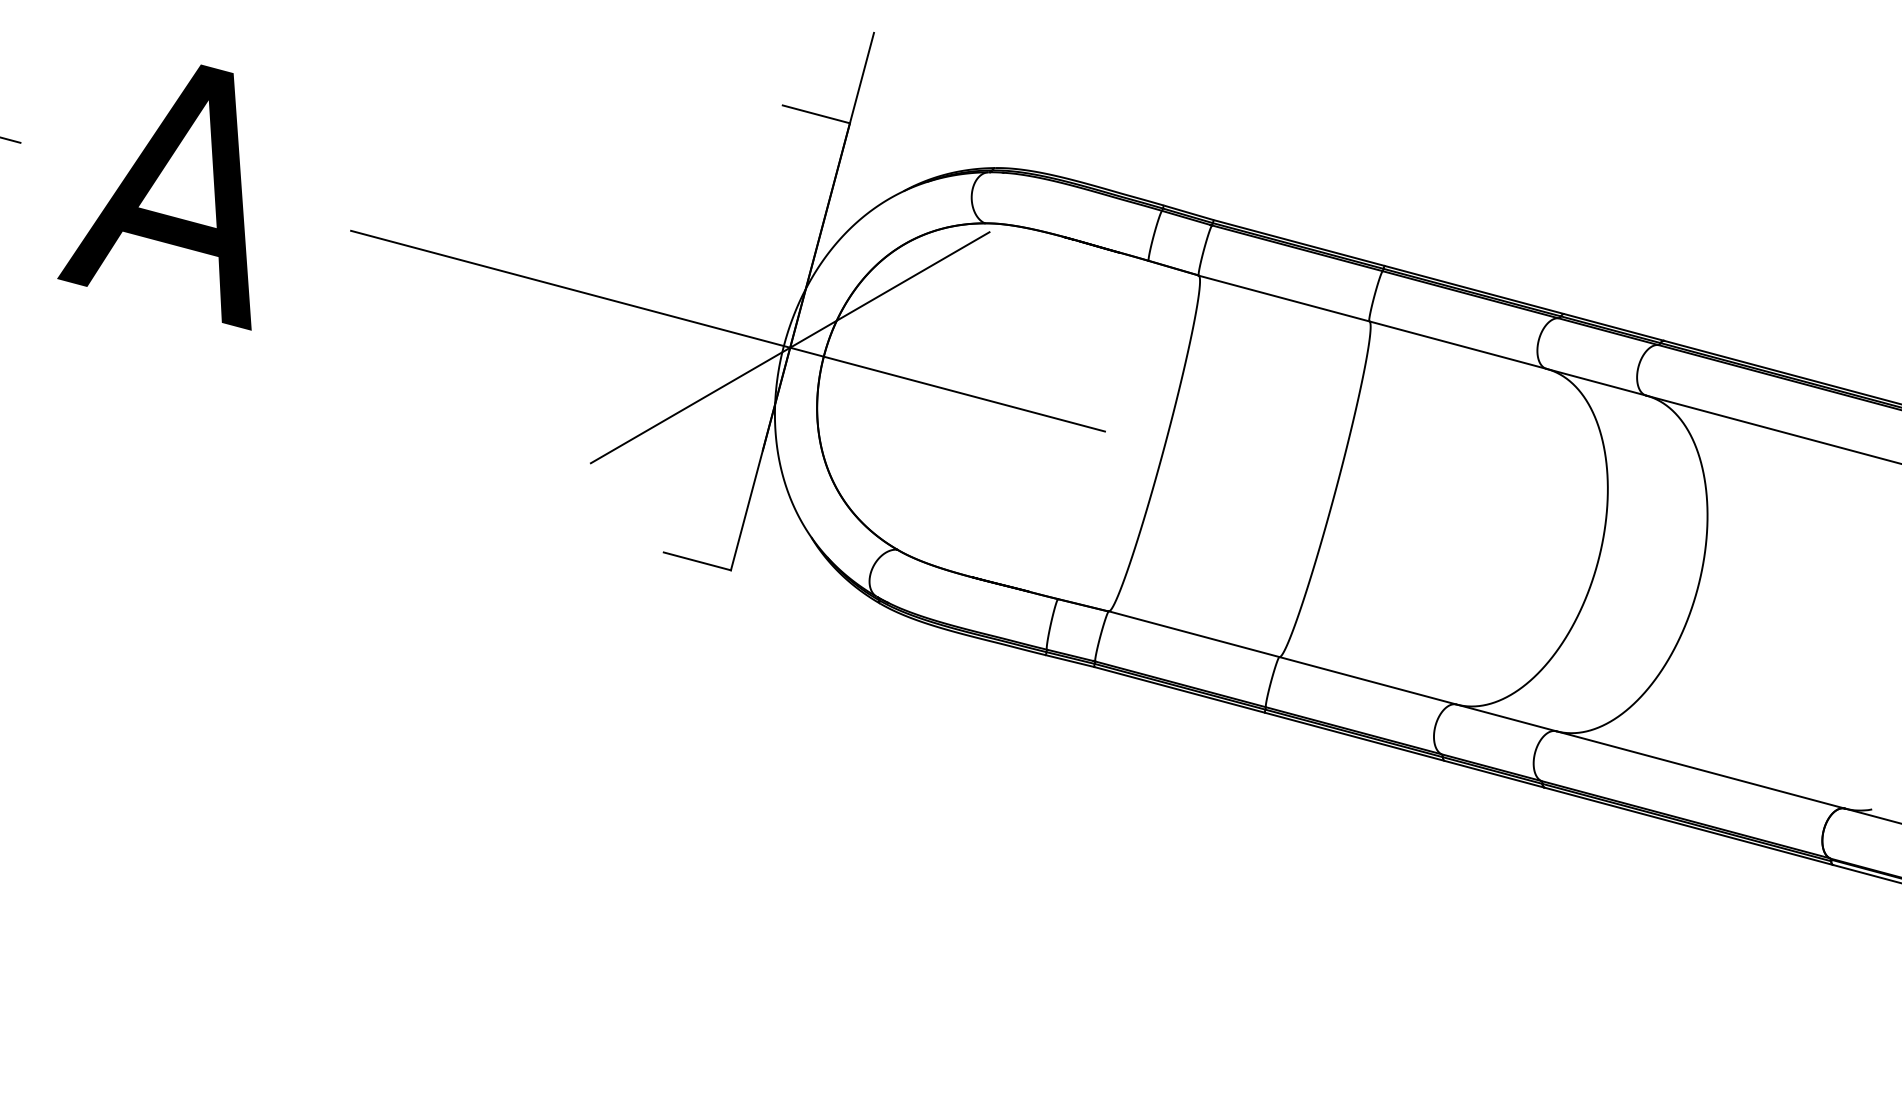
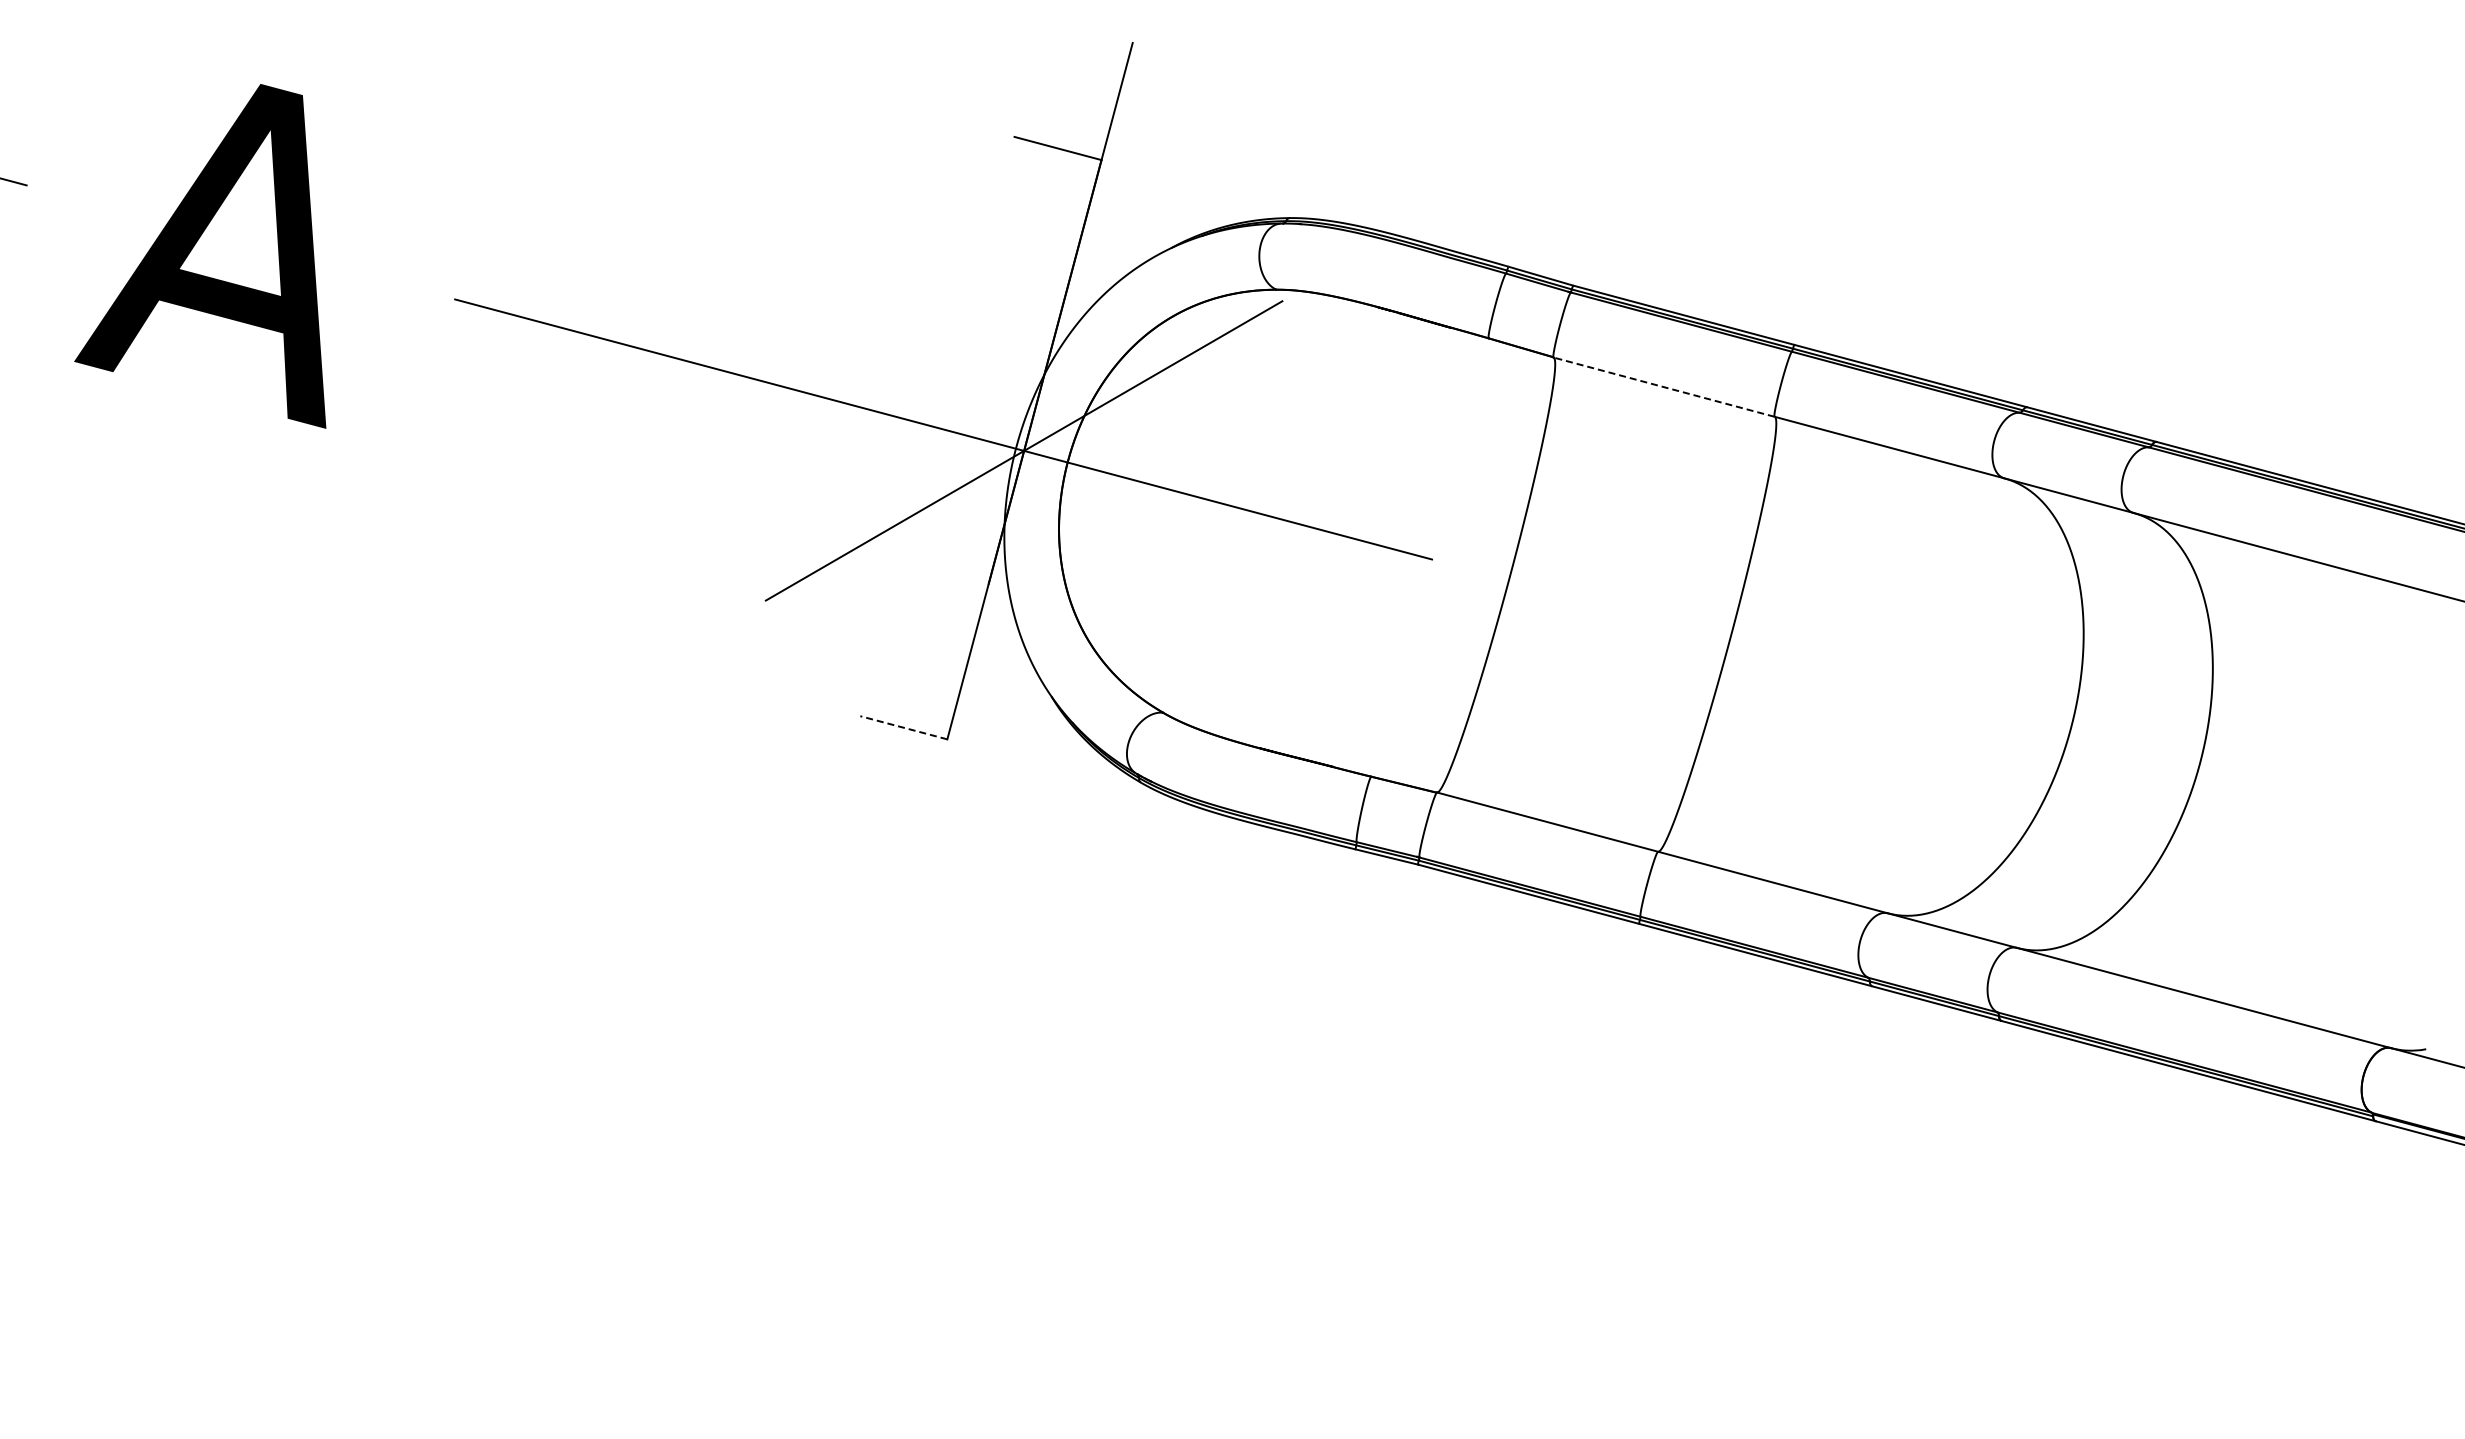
line: (1283, 298) -> (1663, 387), solid -> dashed
line: (697, 561) -> (903, 727), solid -> dashed

